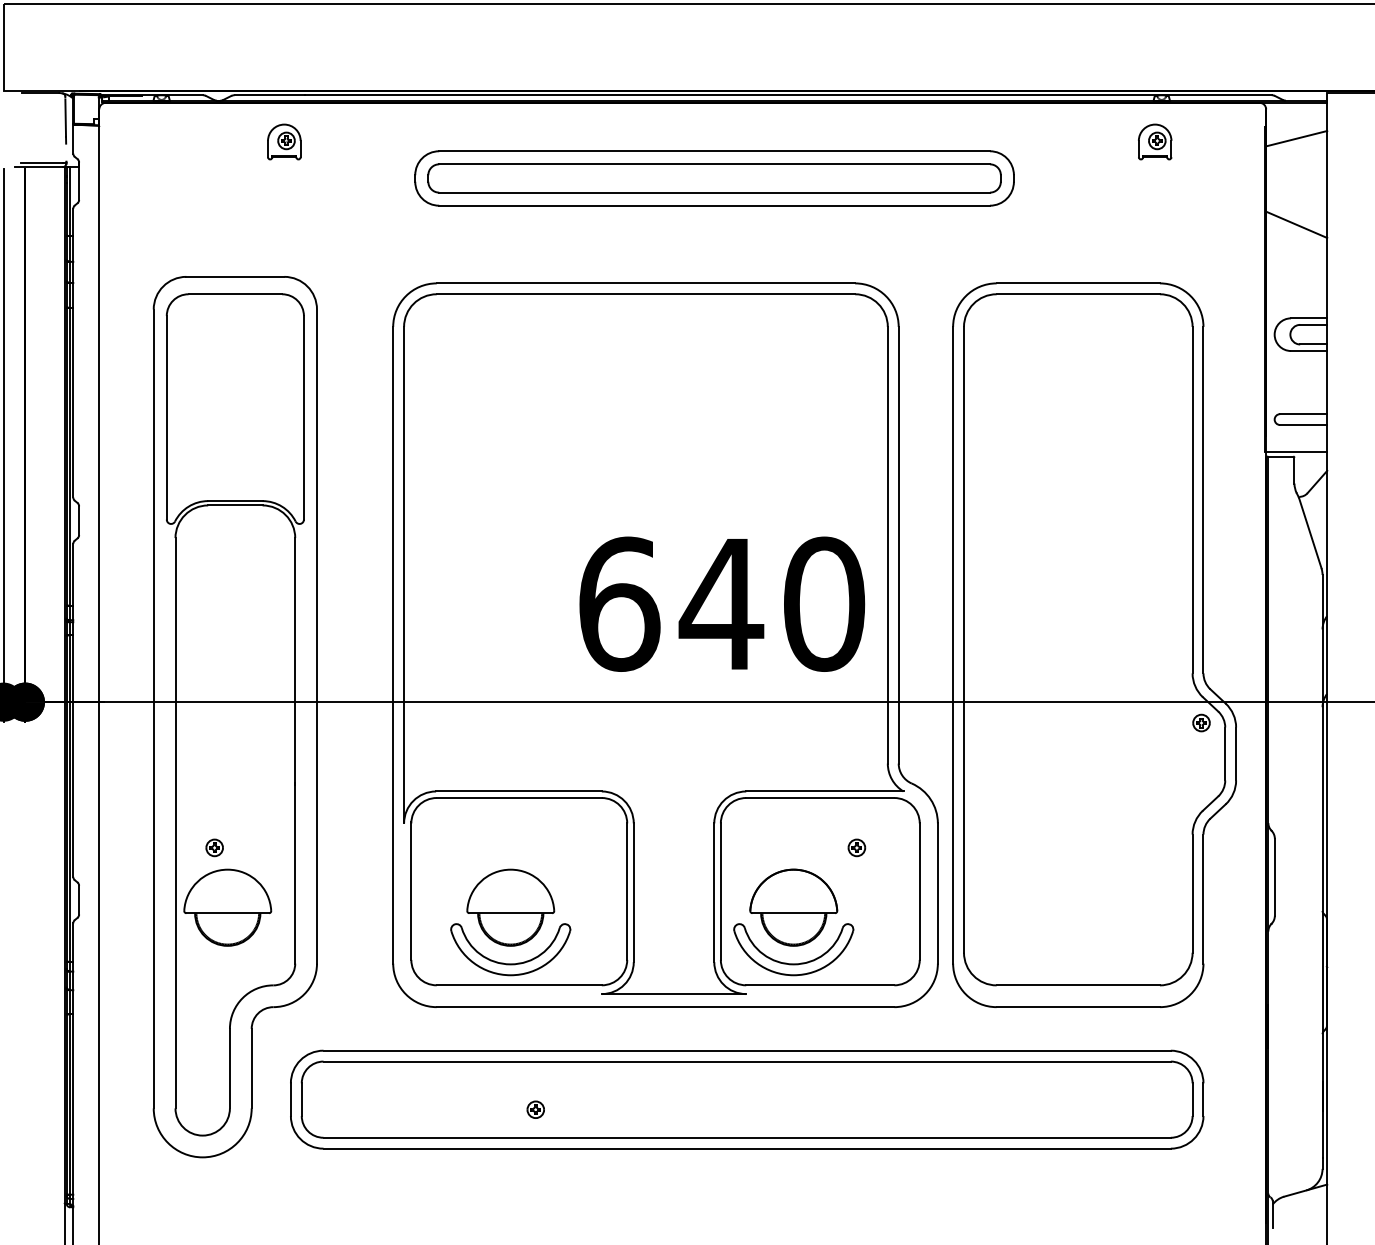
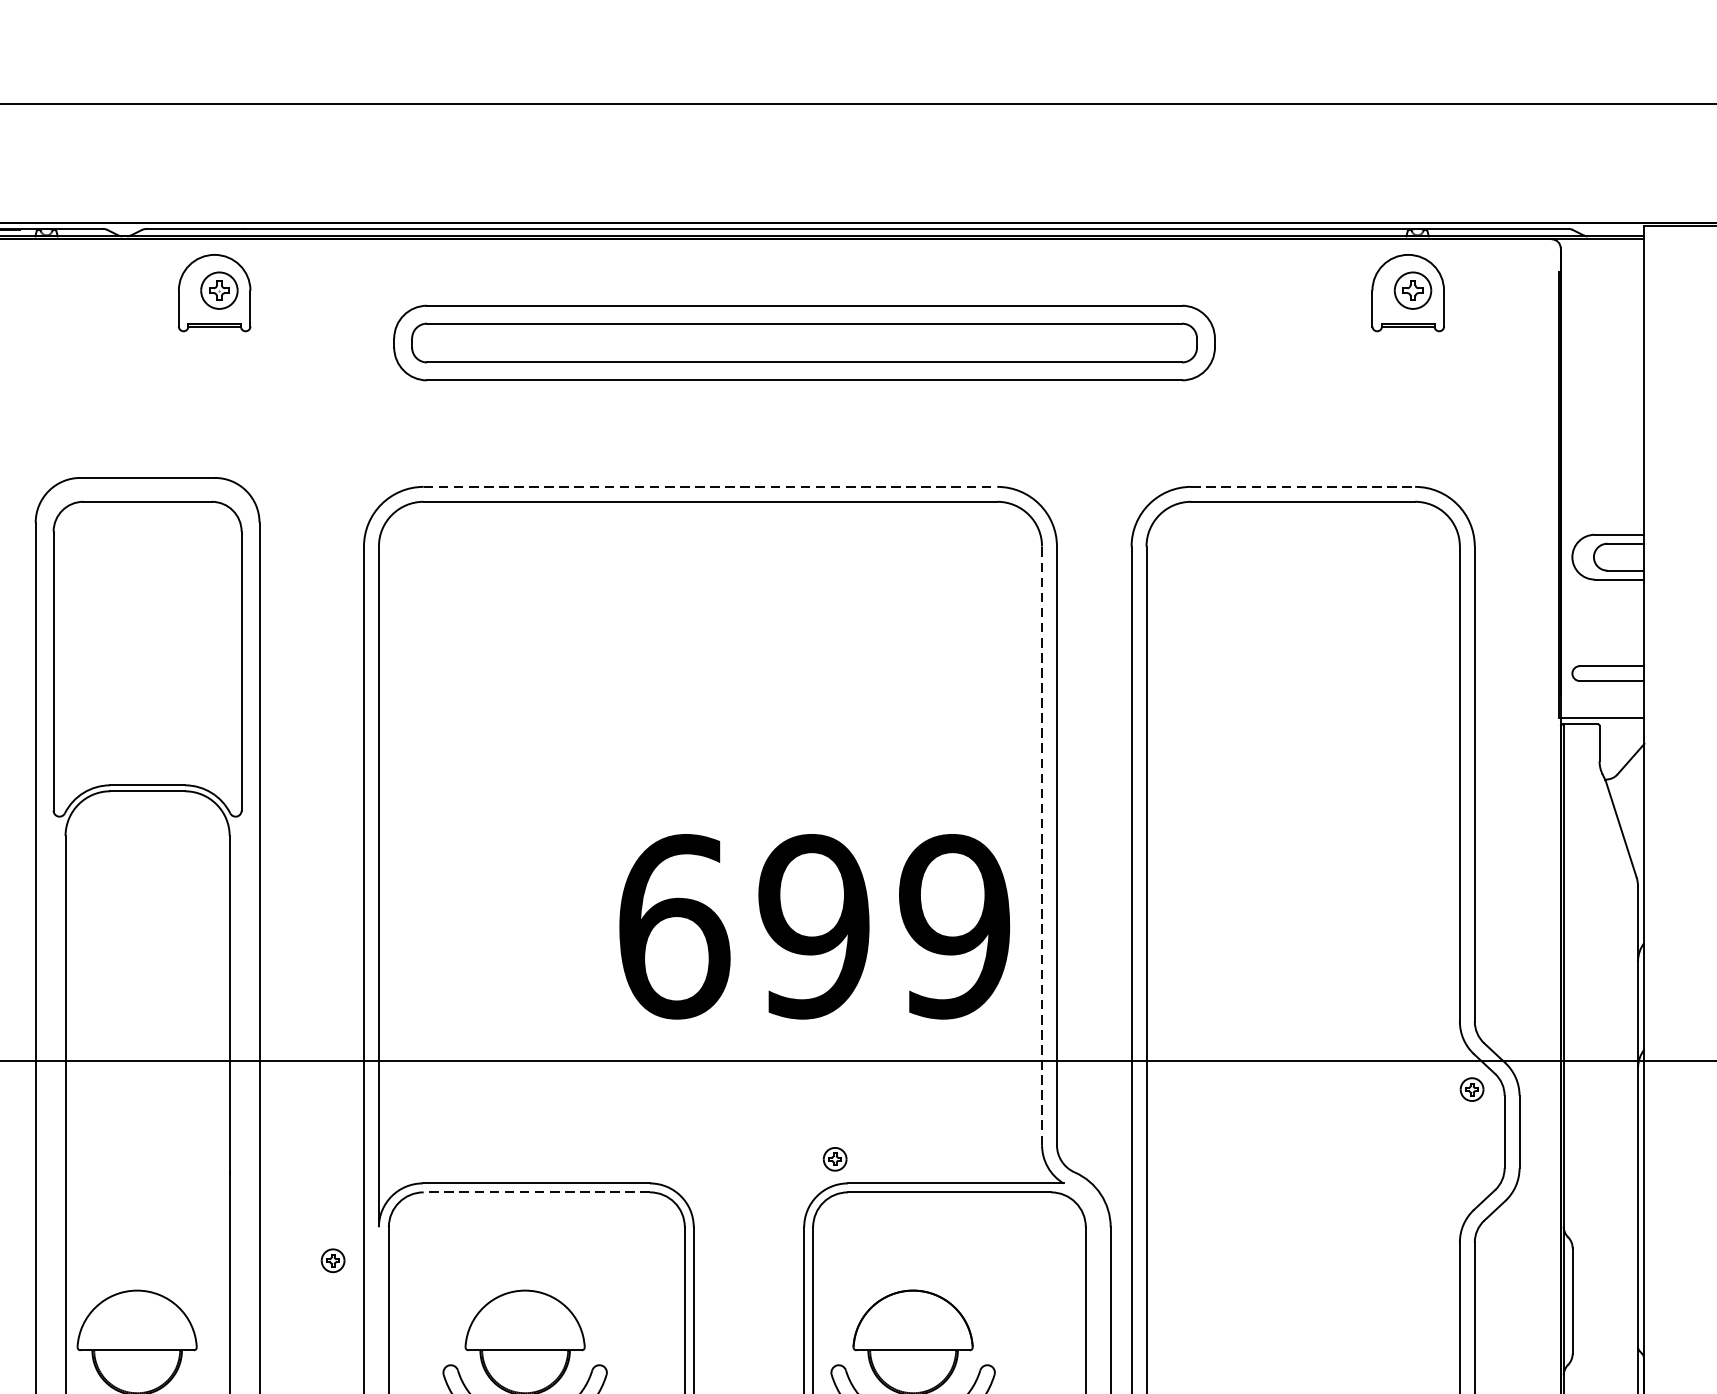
line: (1296, 138) -> (1602, 288), removed
part: (284, 141) -> (214, 292), size x1.6
part: (1155, 141) -> (1409, 292), size x1.6
line: (1296, 224) -> (1602, 406), removed
line: (646, 283) -> (711, 487), solid -> dashed
line: (1078, 283) -> (1303, 487), solid -> dashed
line: (887, 544) -> (1041, 844), solid -> dashed
text: (771, 603) -> (882, 925), 640 -> 699
line: (519, 798) -> (537, 1193), solid -> dashed
part: (214, 847) -> (332, 1260), moved
part: (856, 847) -> (834, 1158), moved

